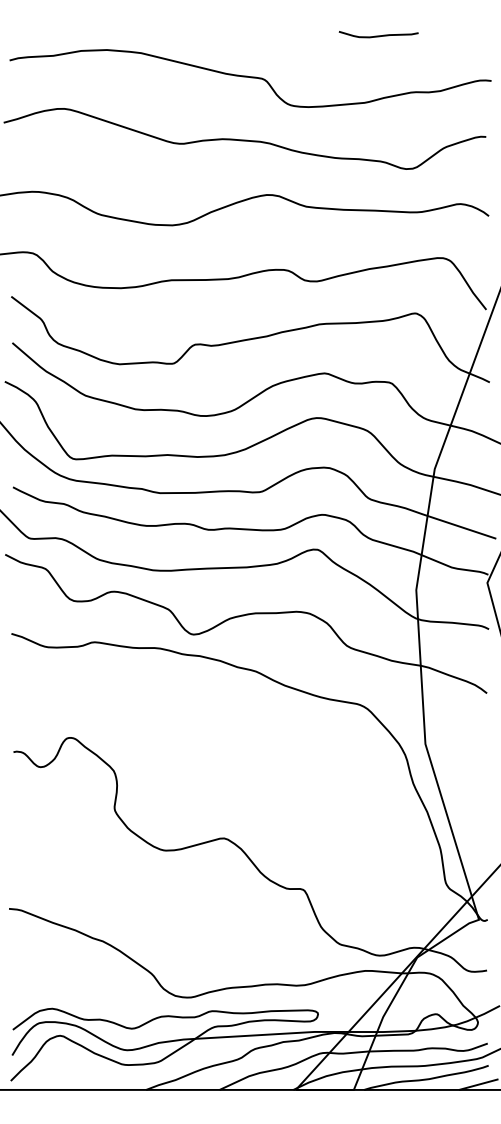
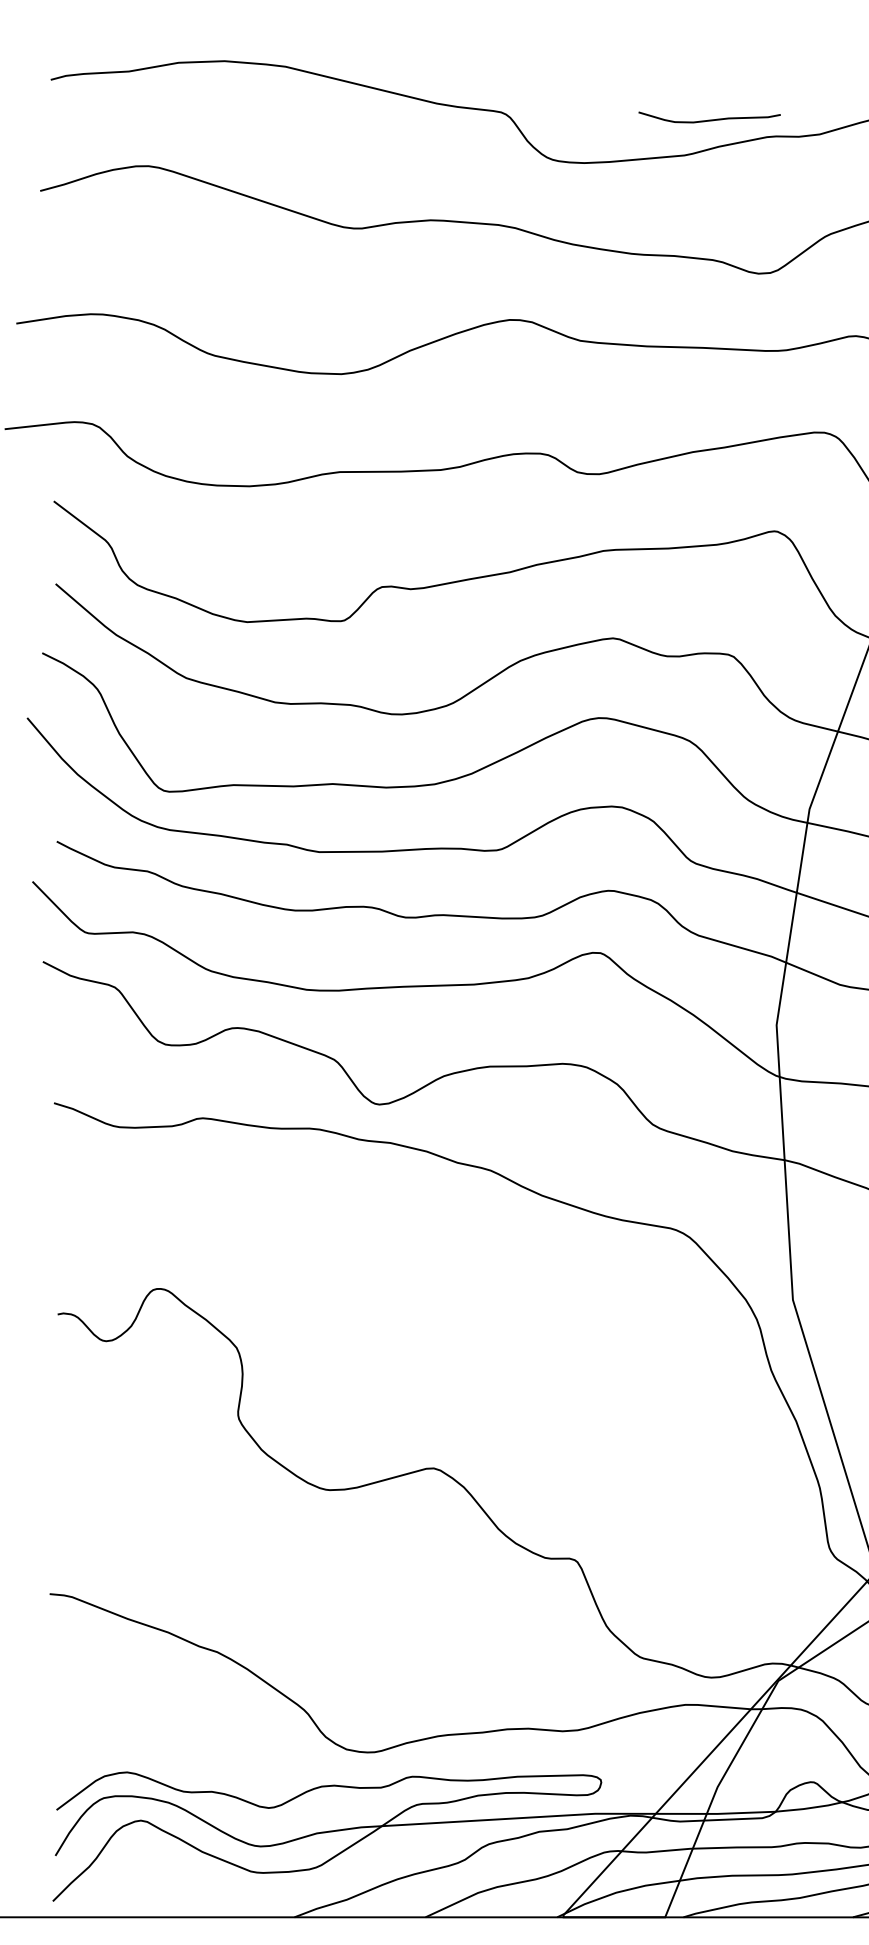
curve: (378, 35) -> (709, 119), moved

